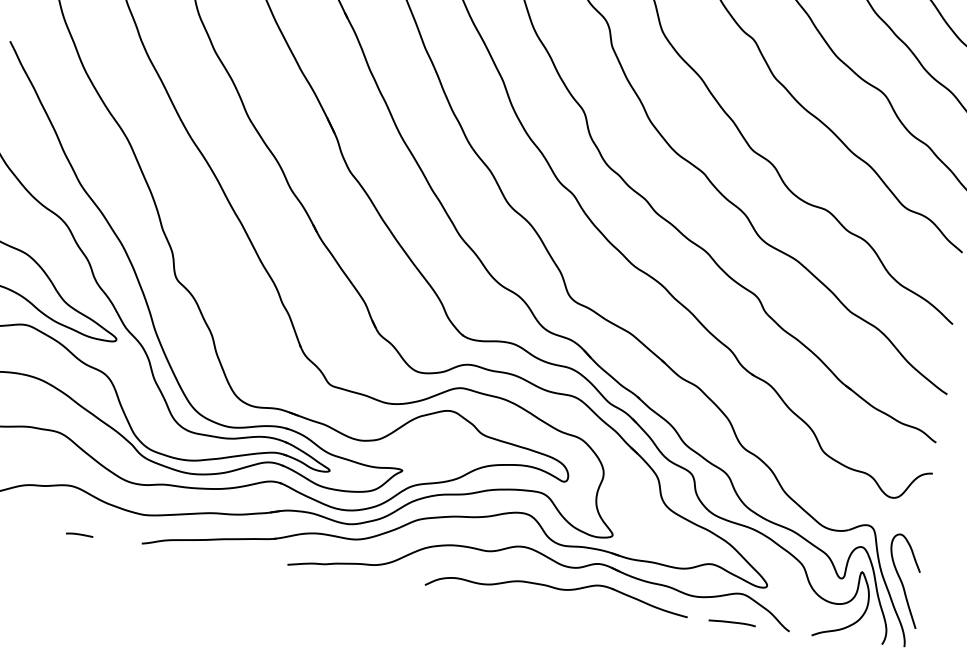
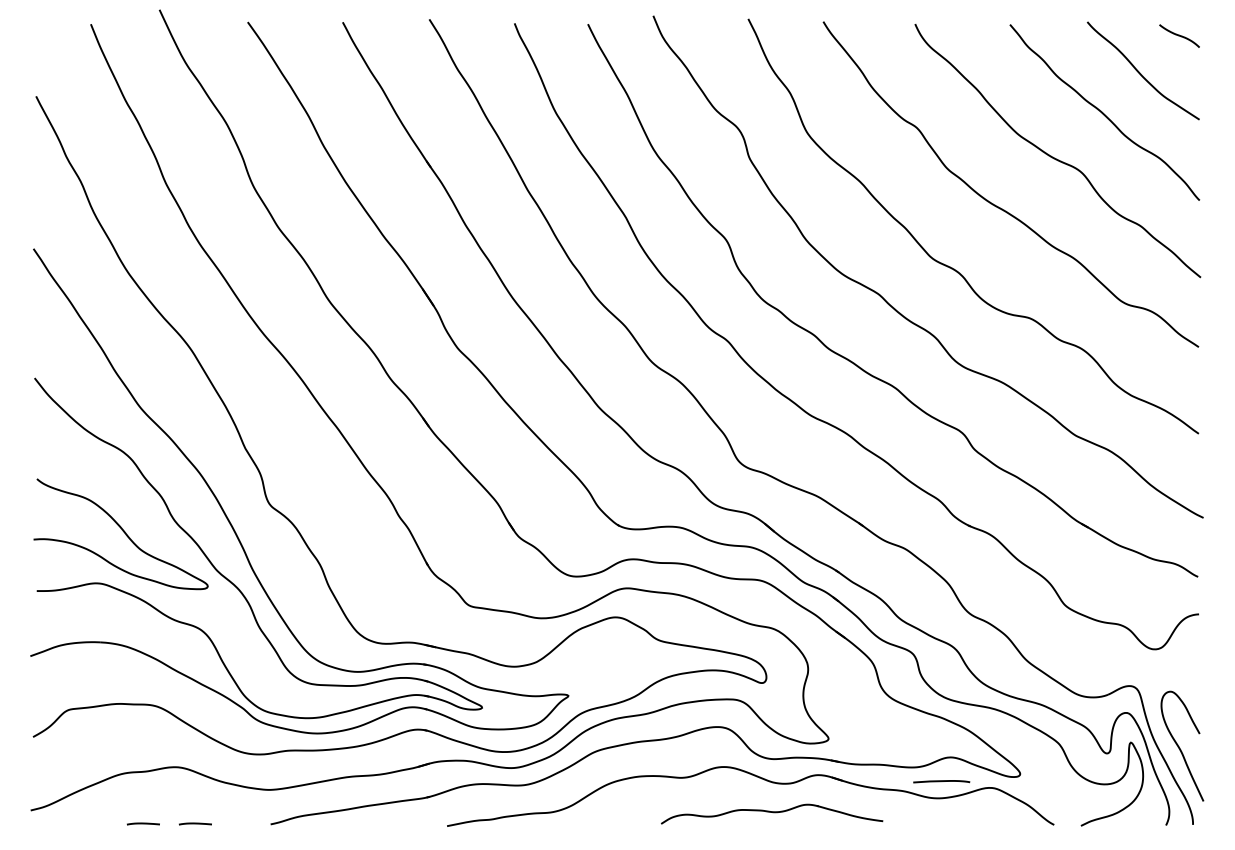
line: (36, 528) -> (143, 823), added
part: (557, 590) -> (771, 813), size x0.7
curve: (732, 622) -> (941, 781), moved

